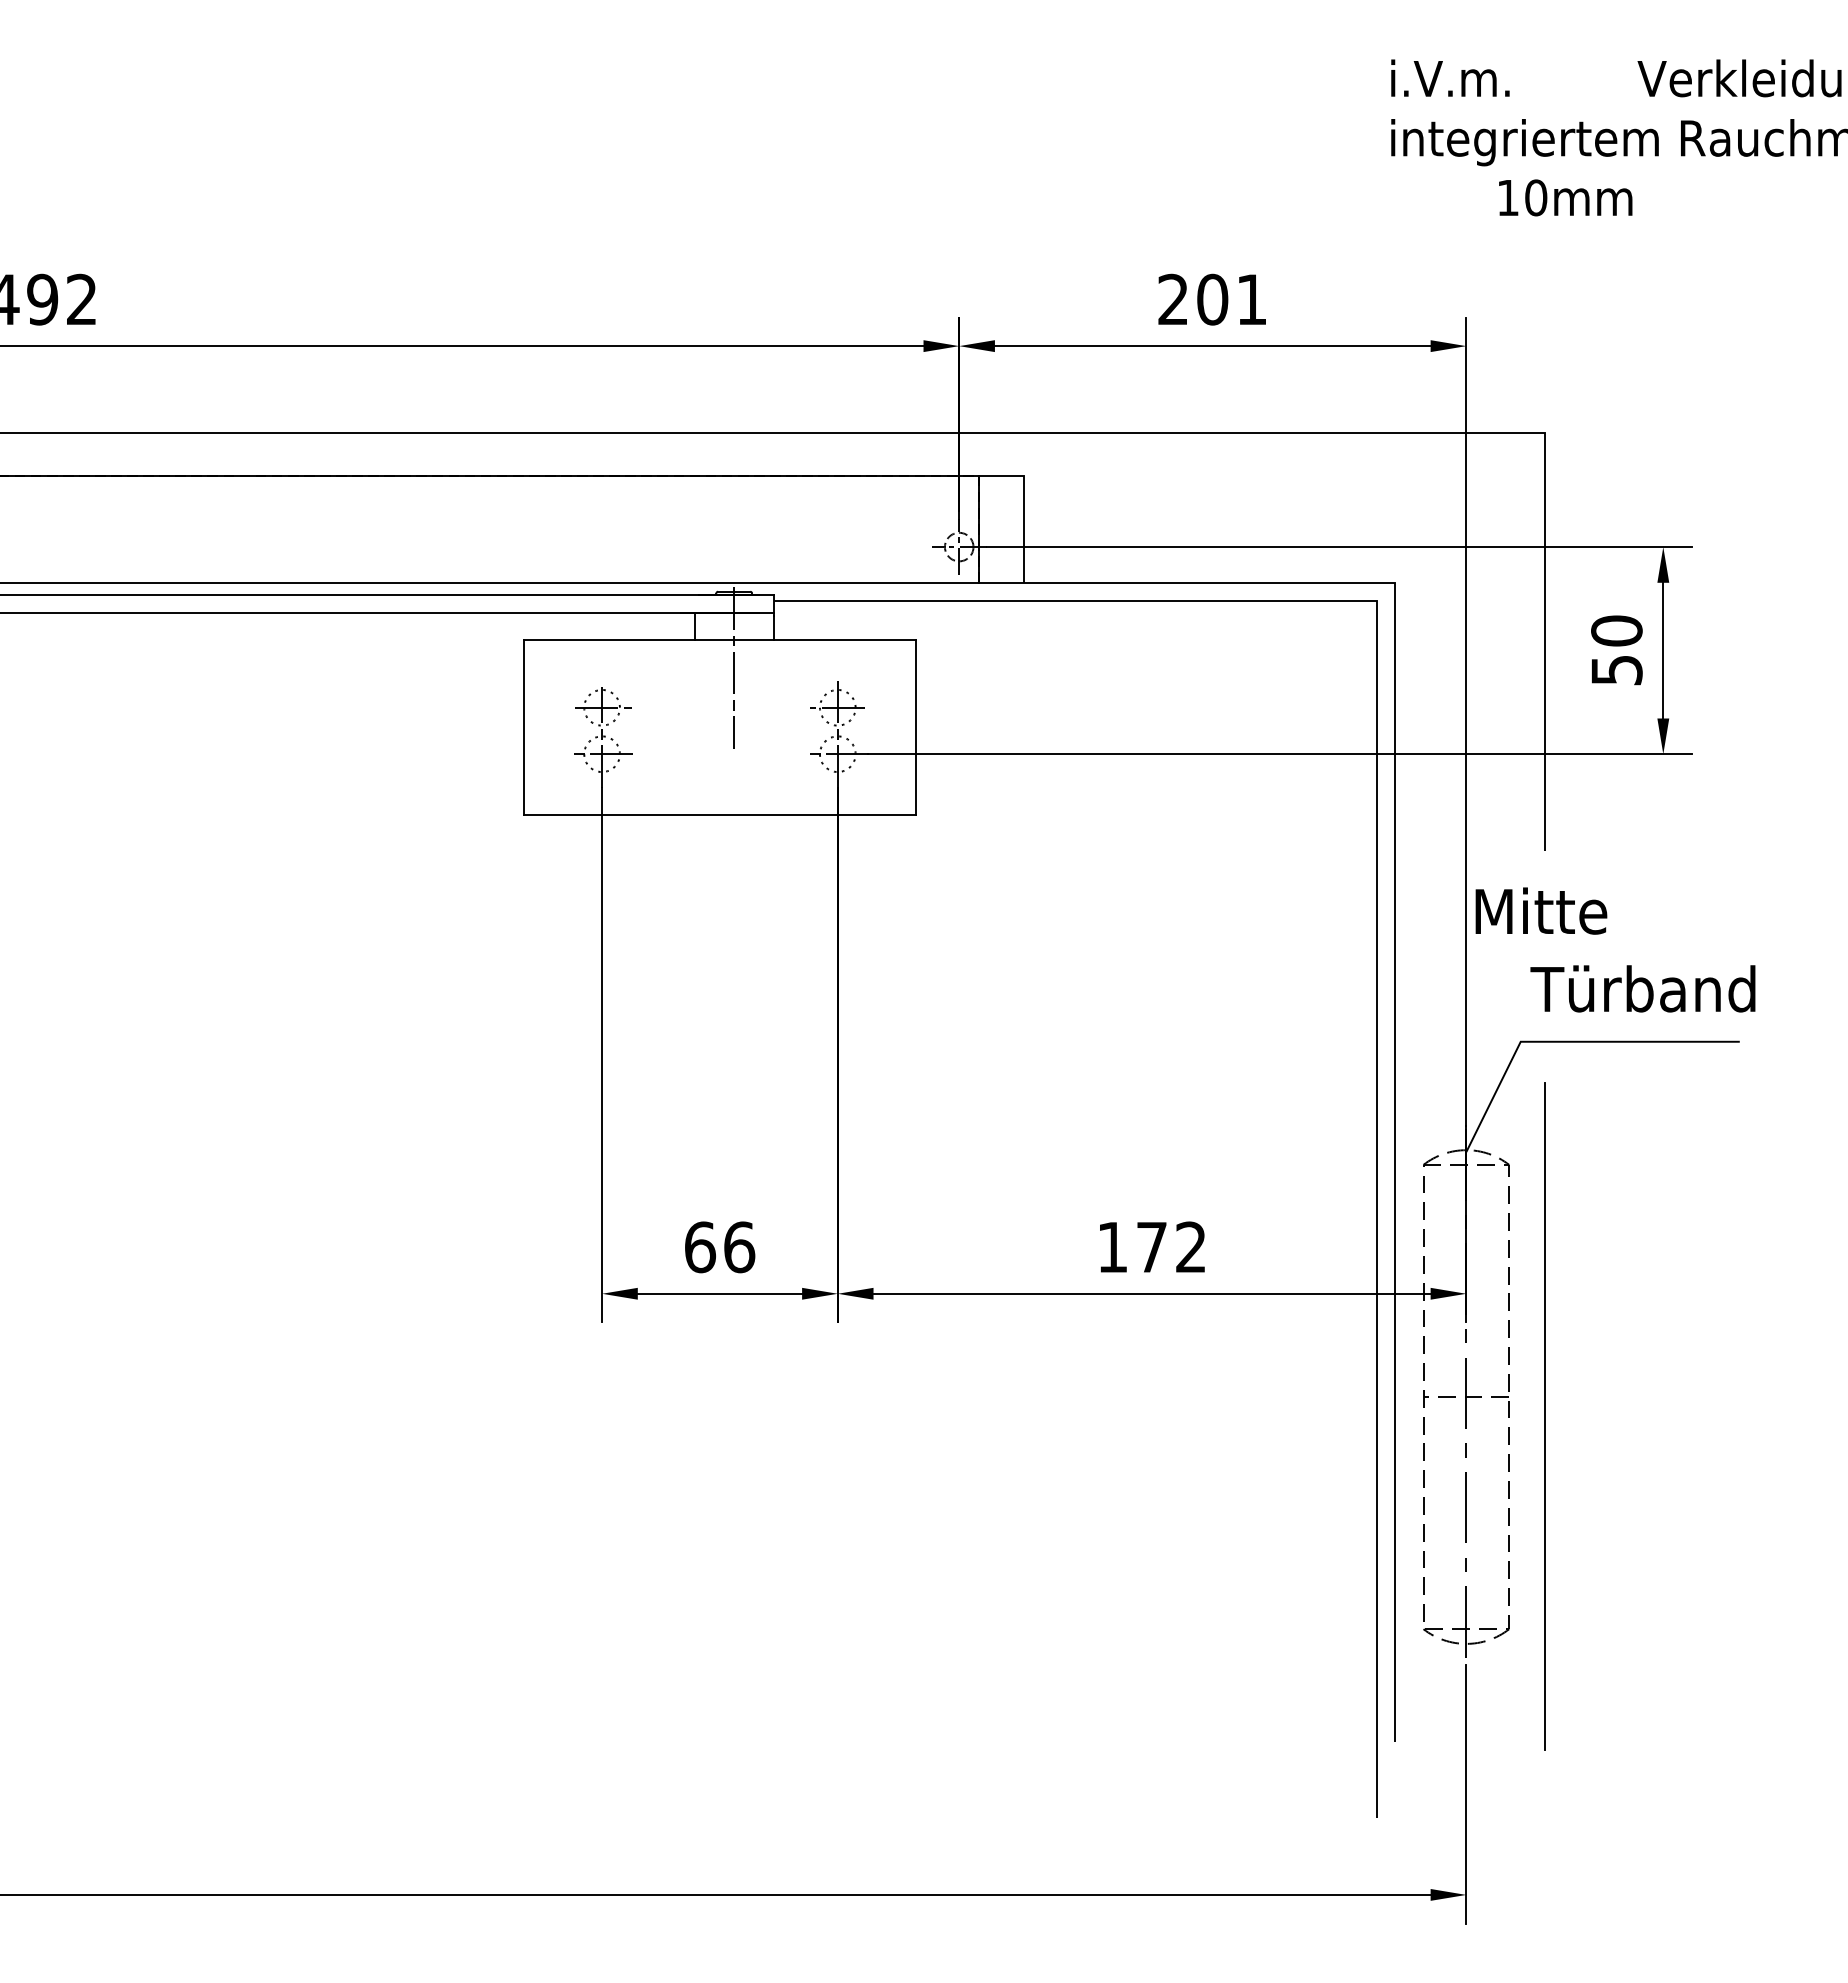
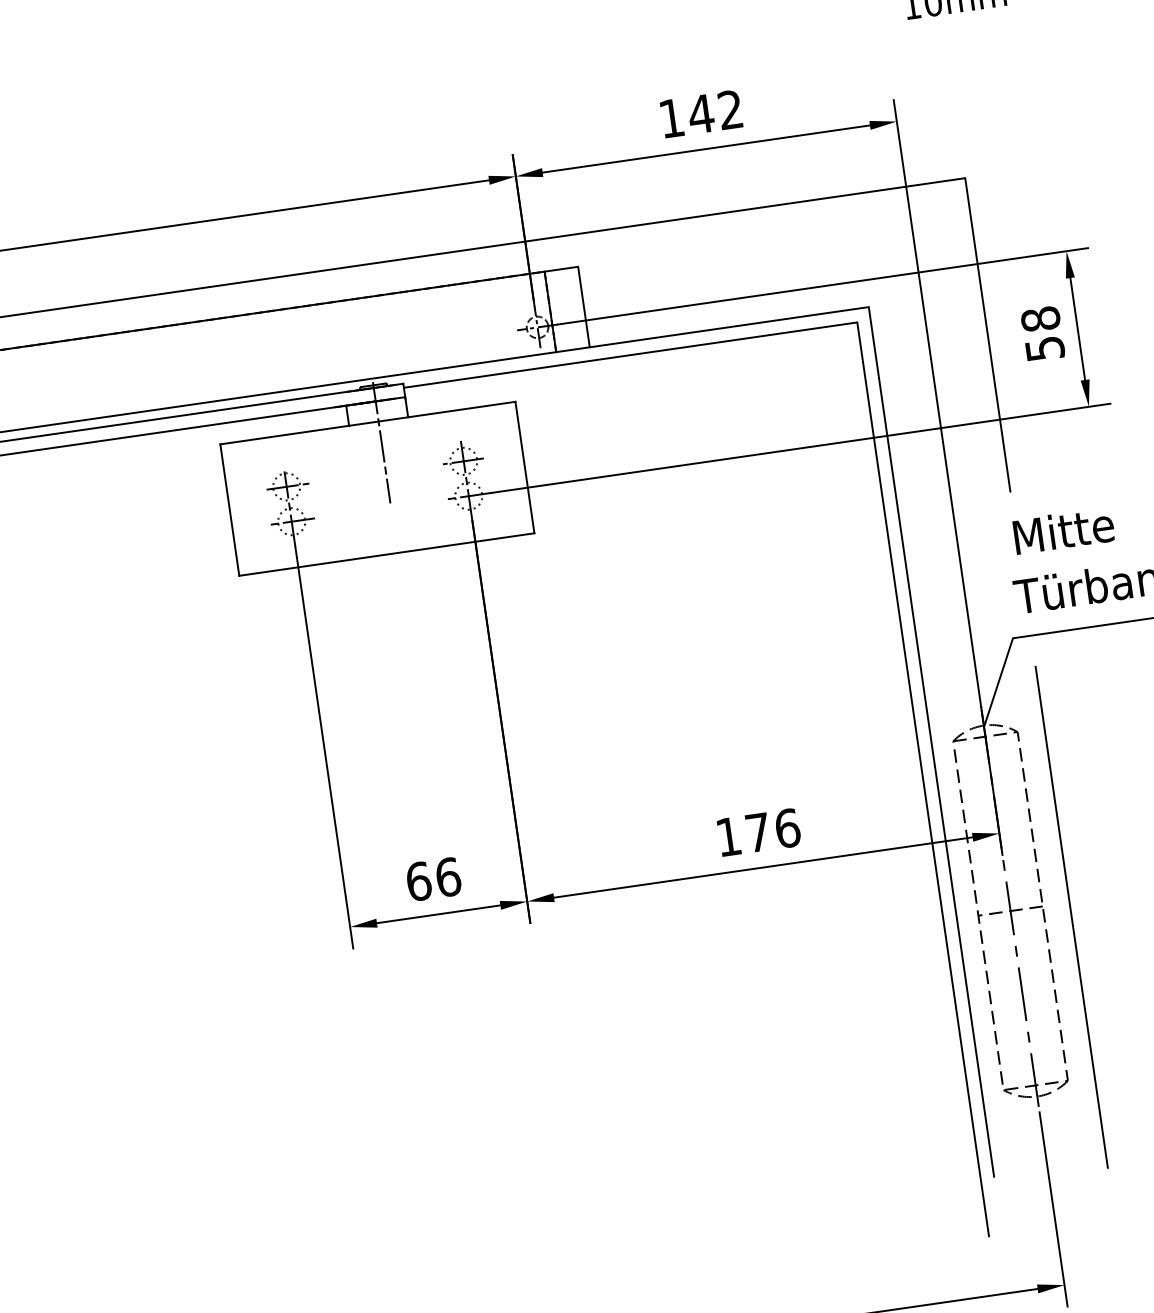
text: (1211, 299) -> (700, 114), 201 -> 142
text: (1616, 630) -> (1040, 318), 50 -> 58
text: (1541, 910) -> (1063, 530), moved
text: (1191, 1247) -> (787, 828), 172 -> 176

